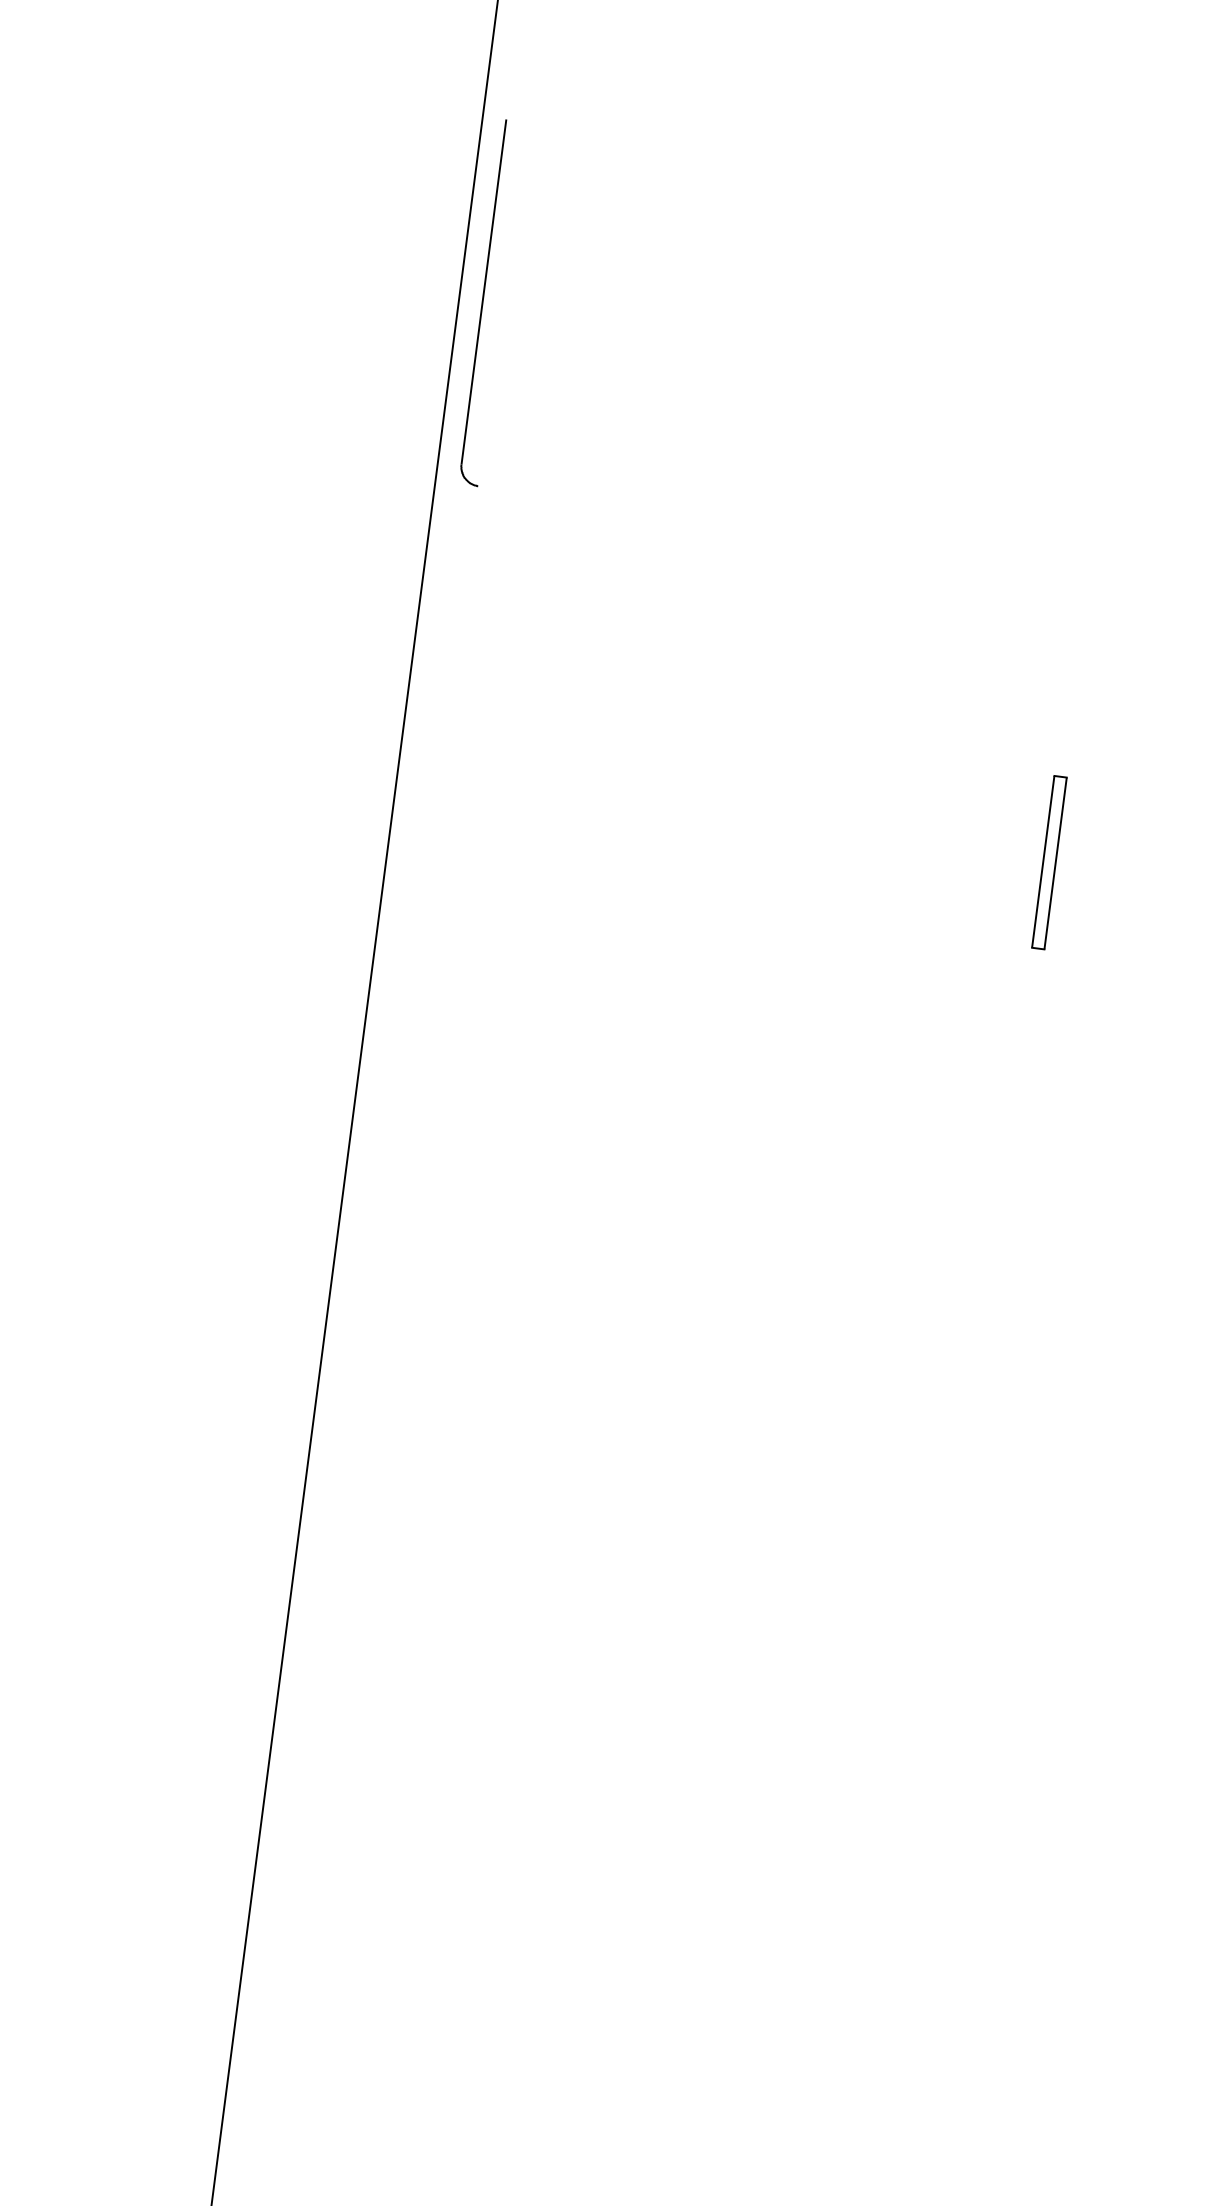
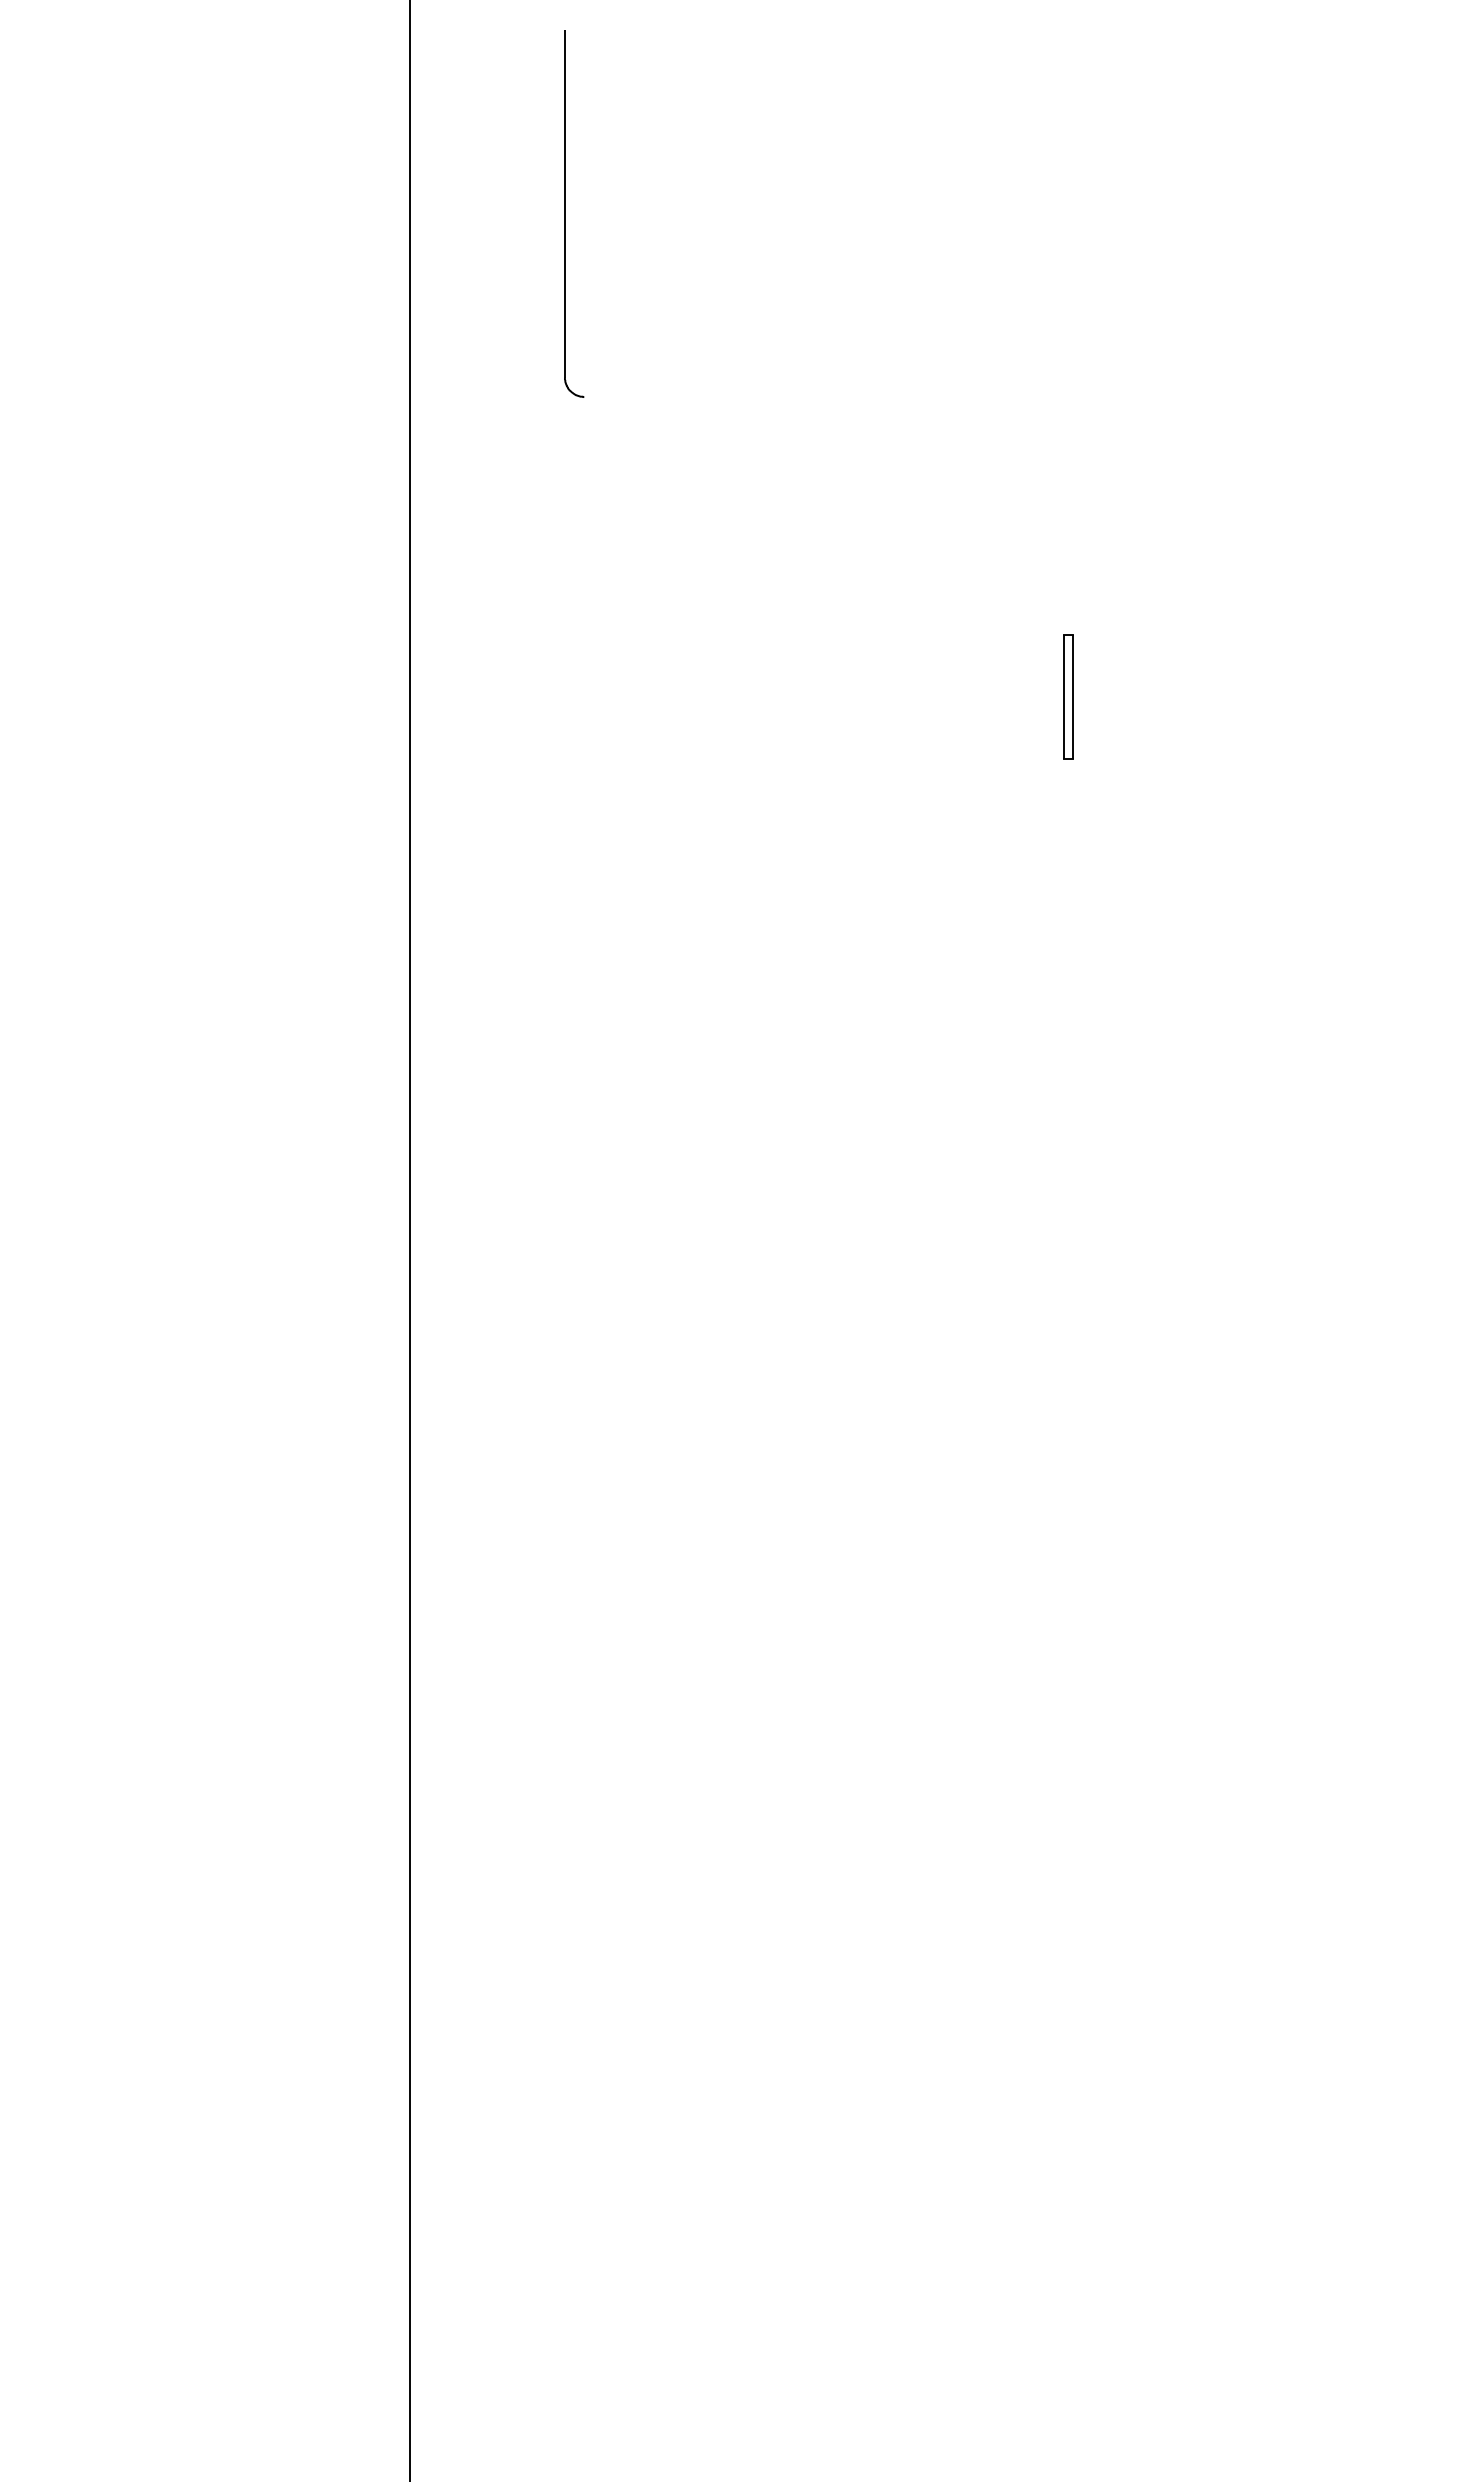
part: (483, 301) -> (565, 213), moved
part: (1049, 862) -> (1068, 696), size x0.71

